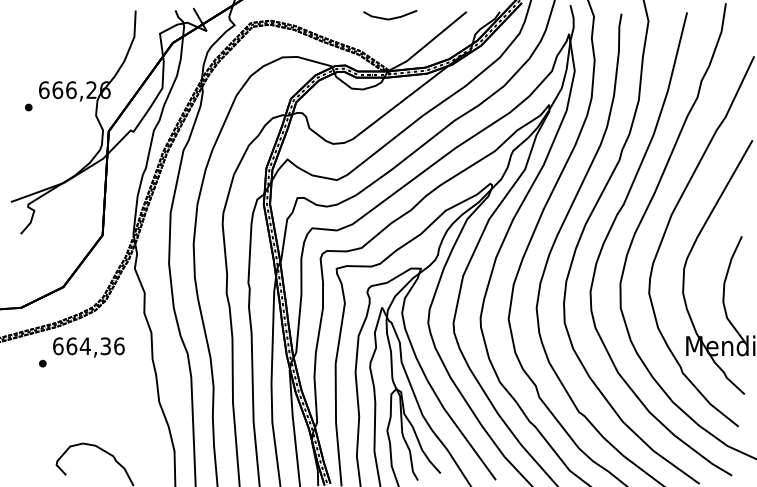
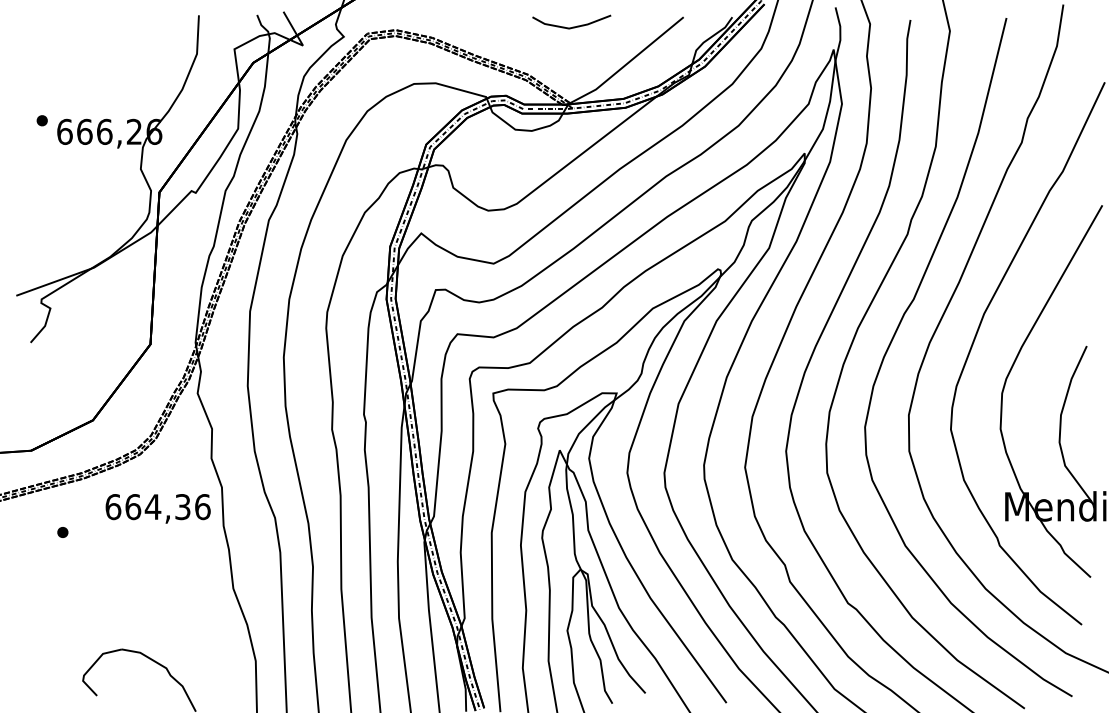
part: (28, 107) -> (41, 120), moved
text: (88, 347) -> (157, 508), moved

